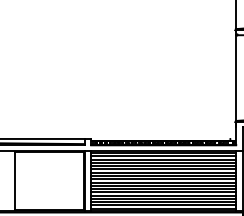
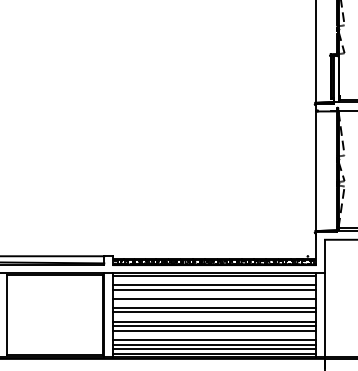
line: (163, 156) -> (214, 280), removed
line: (163, 166) -> (214, 294), removed
line: (163, 172) -> (214, 303), removed
line: (163, 182) -> (214, 317), removed
line: (163, 195) -> (214, 335), removed

